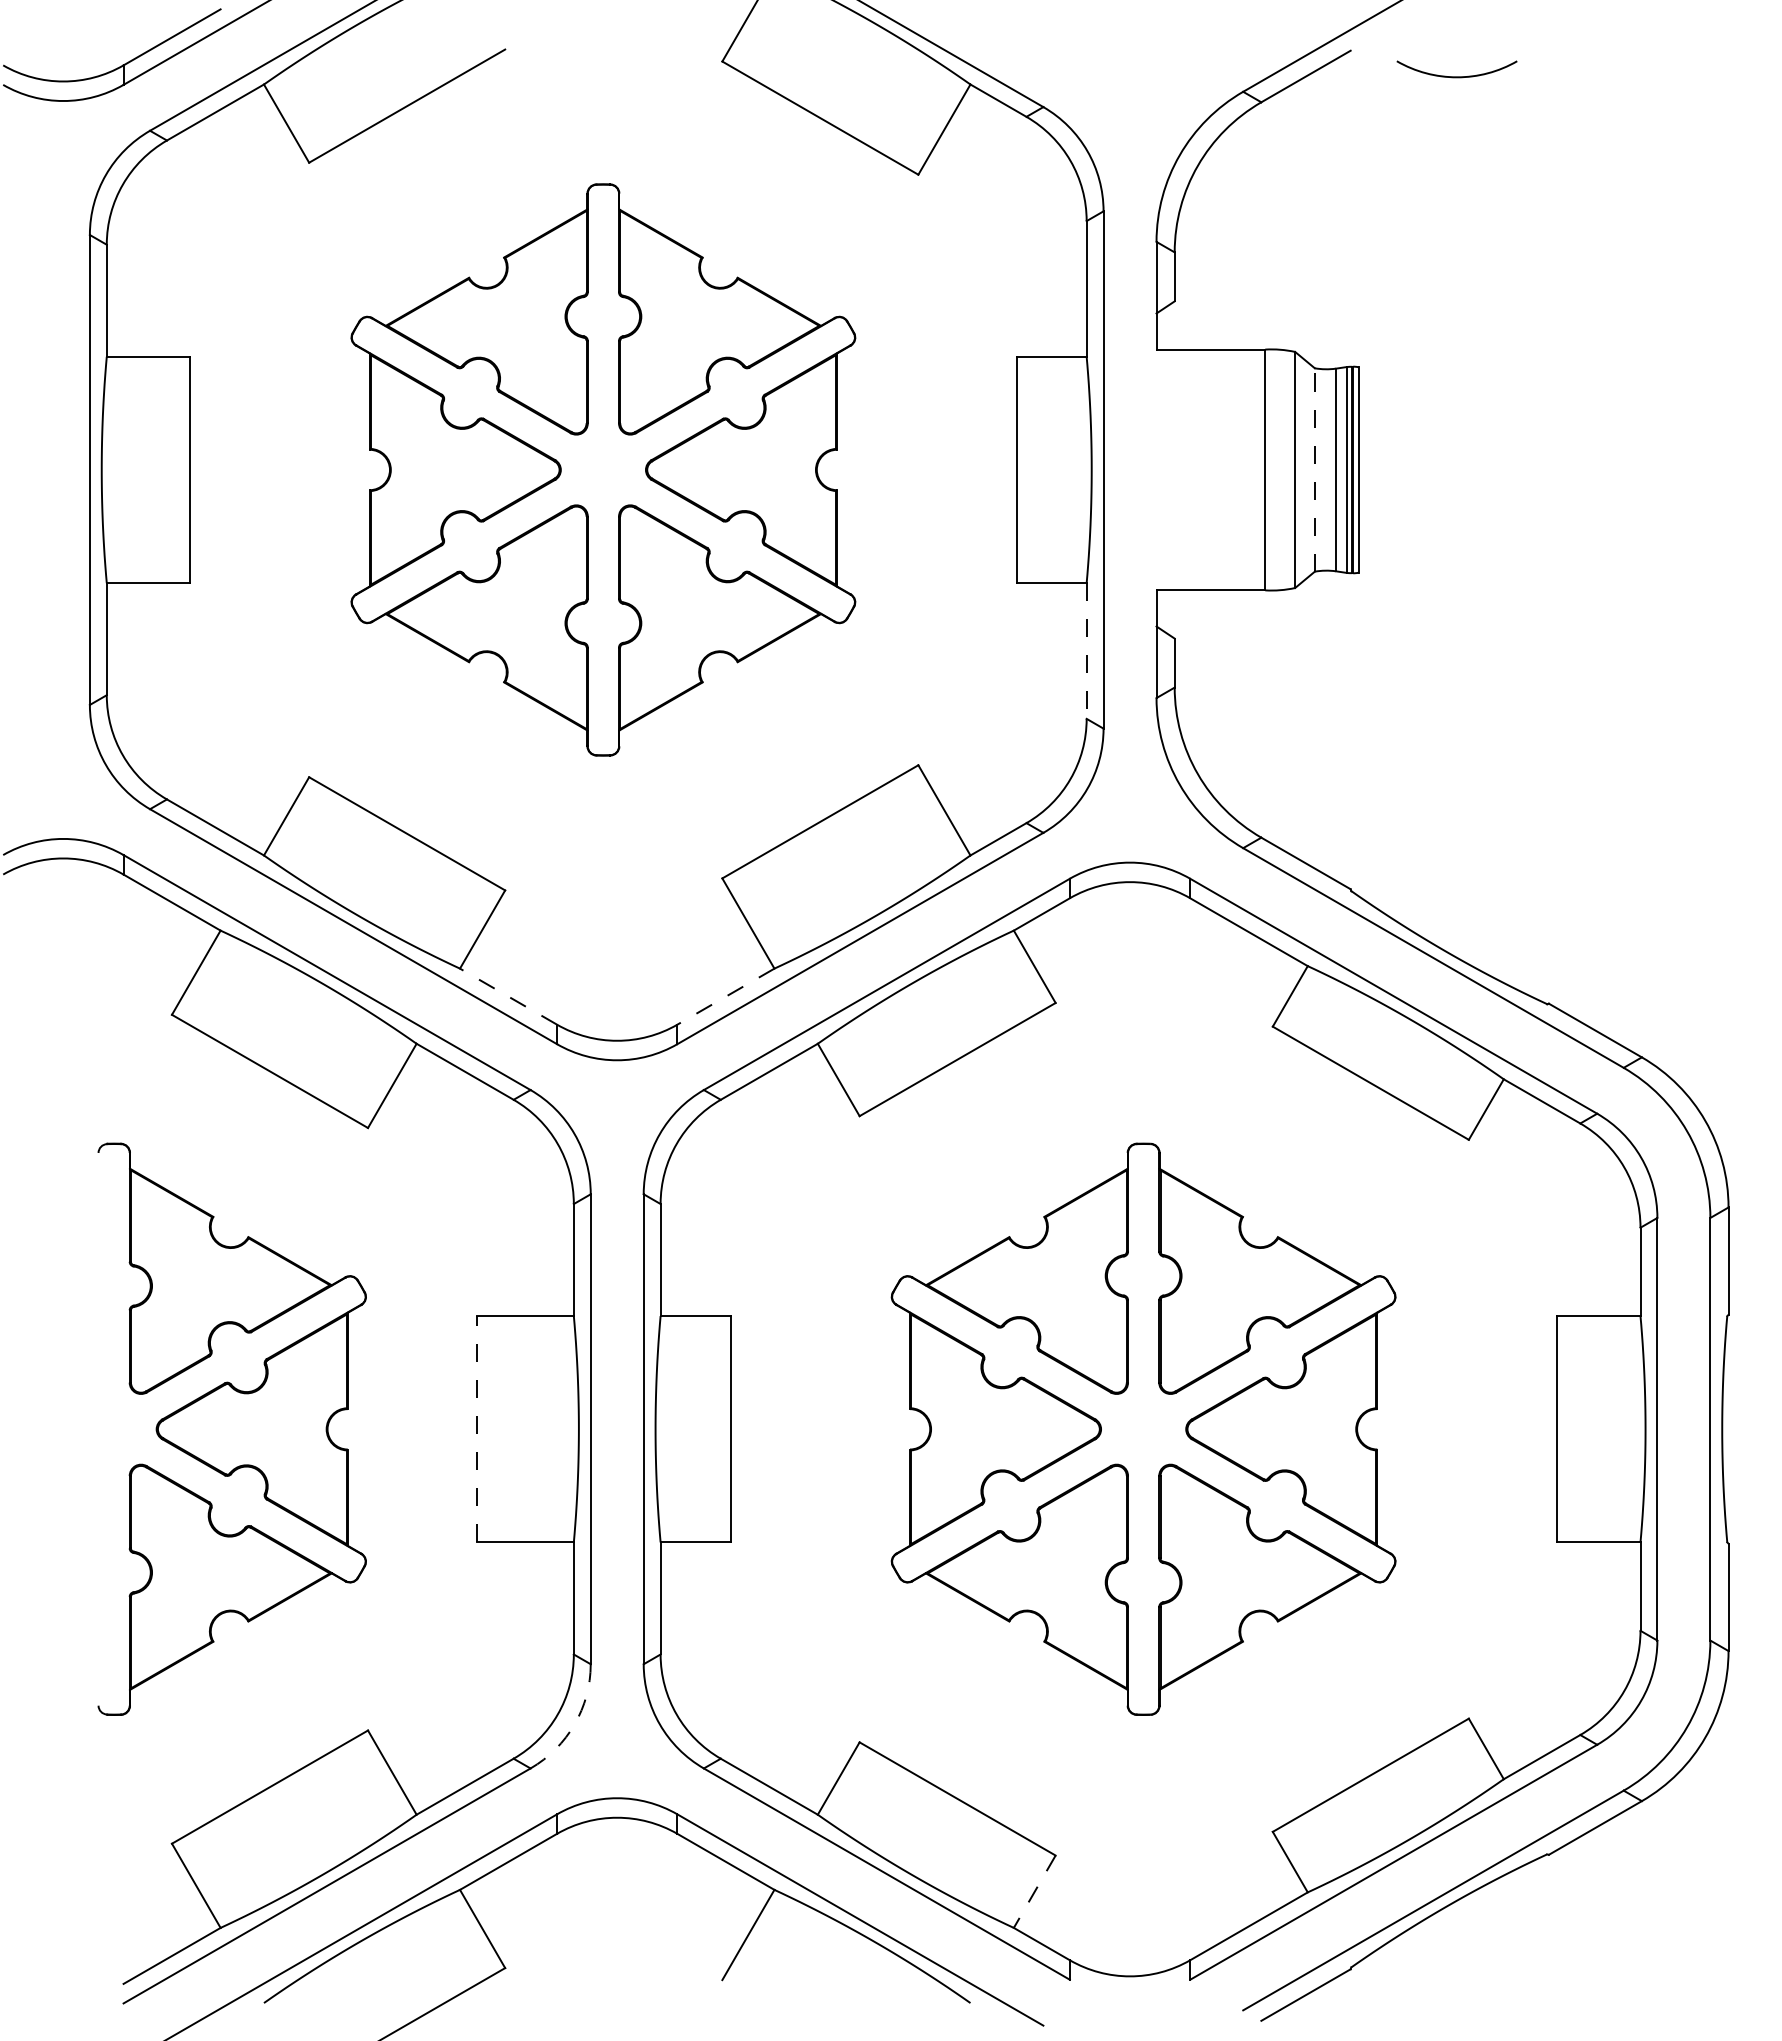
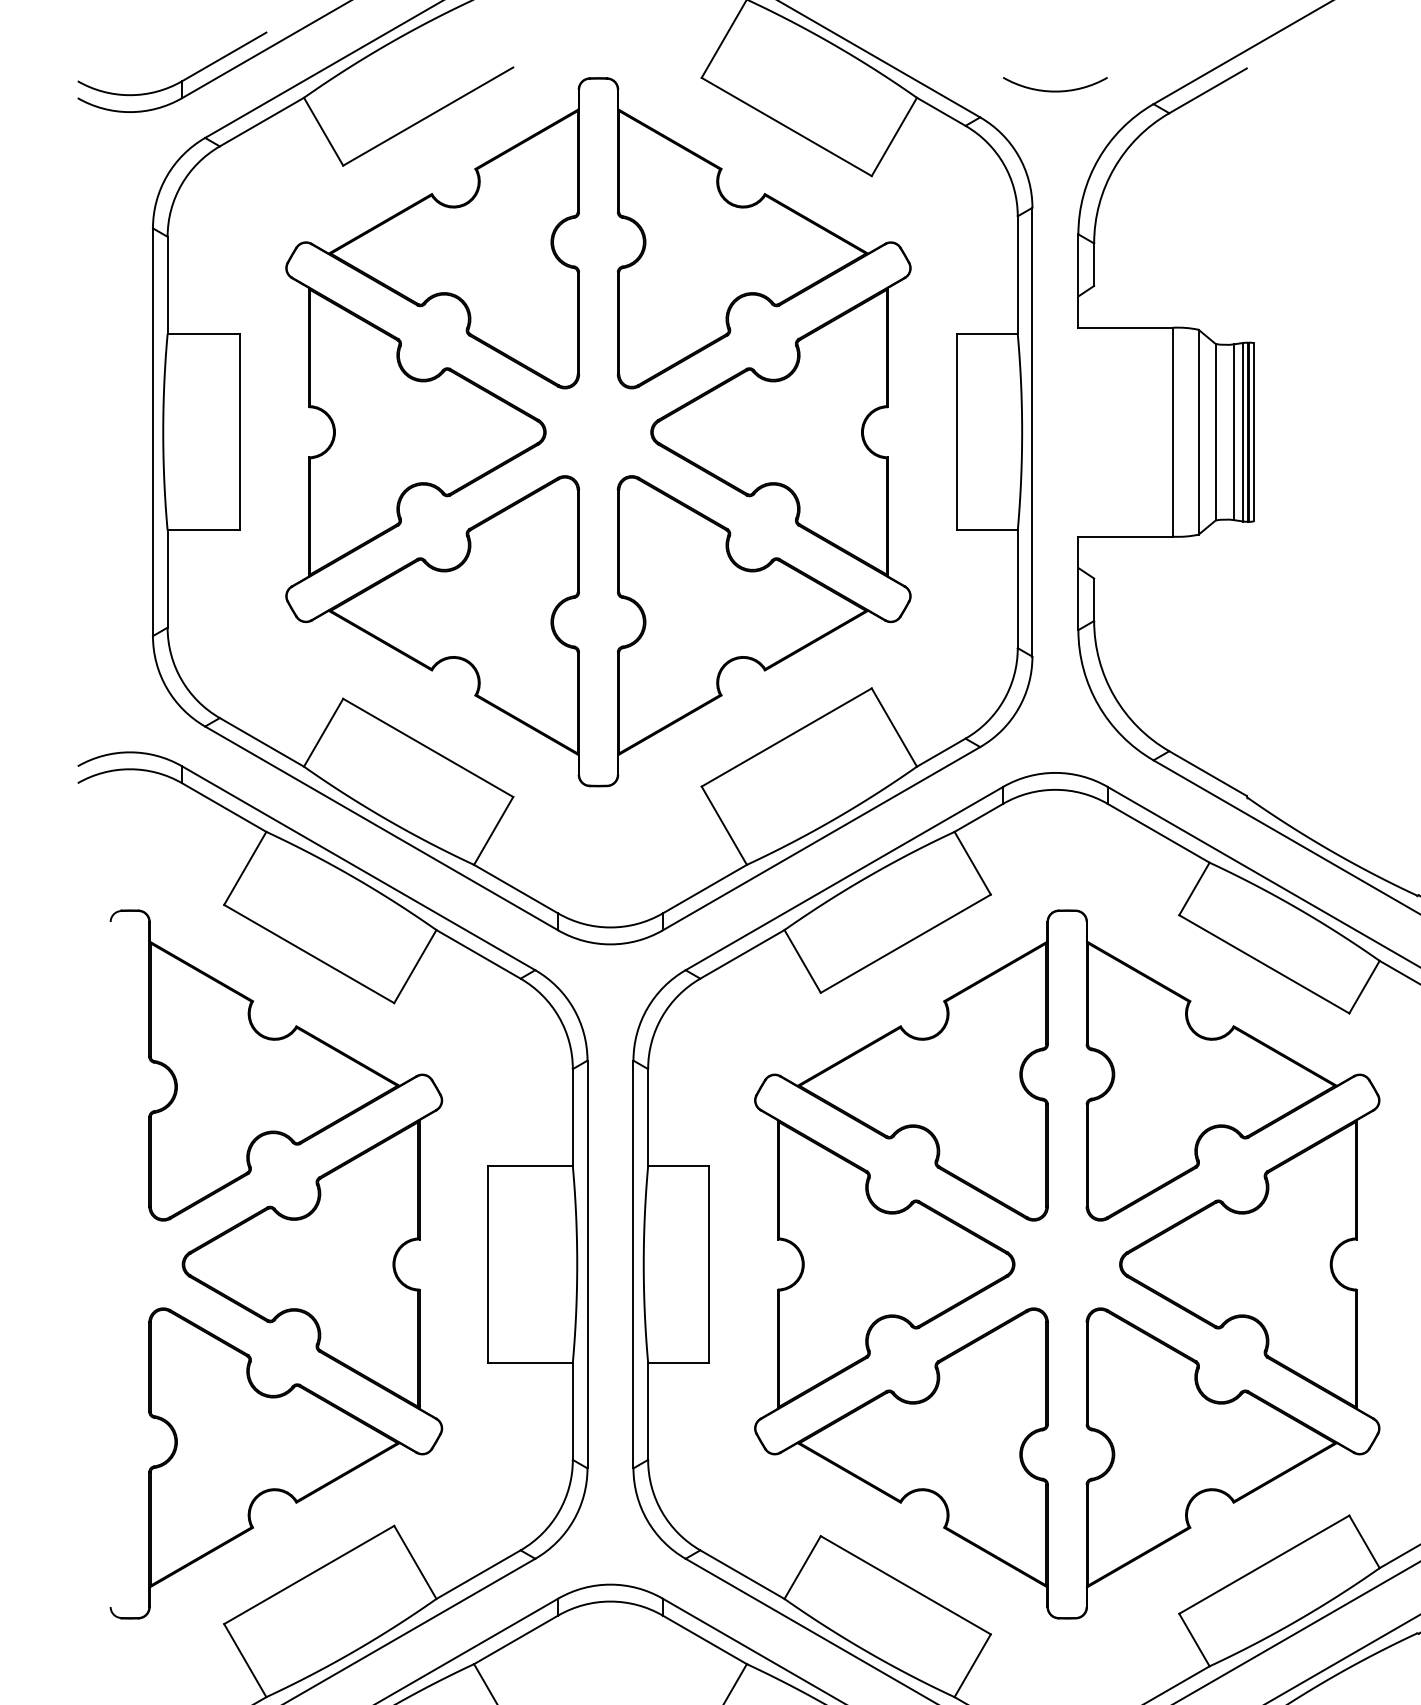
arc: (1456, 76) -> (1054, 90), moved
part: (603, 469) -> (598, 431), size x1.43
line: (1314, 469) -> (1215, 431), dashed -> solid
line: (1086, 651) -> (1017, 589), dashed -> solid
line: (508, 996) -> (516, 889), dashed -> solid
line: (725, 996) -> (704, 889), dashed -> solid
line: (476, 1428) -> (488, 1263), dashed -> solid
part: (232, 1429) -> (276, 1264), size x1.43
part: (1143, 1429) -> (1067, 1264), size x1.43
arc: (574, 1724) -> (573, 1520), dashed -> solid
line: (1034, 1891) -> (972, 1665), dashed -> solid

